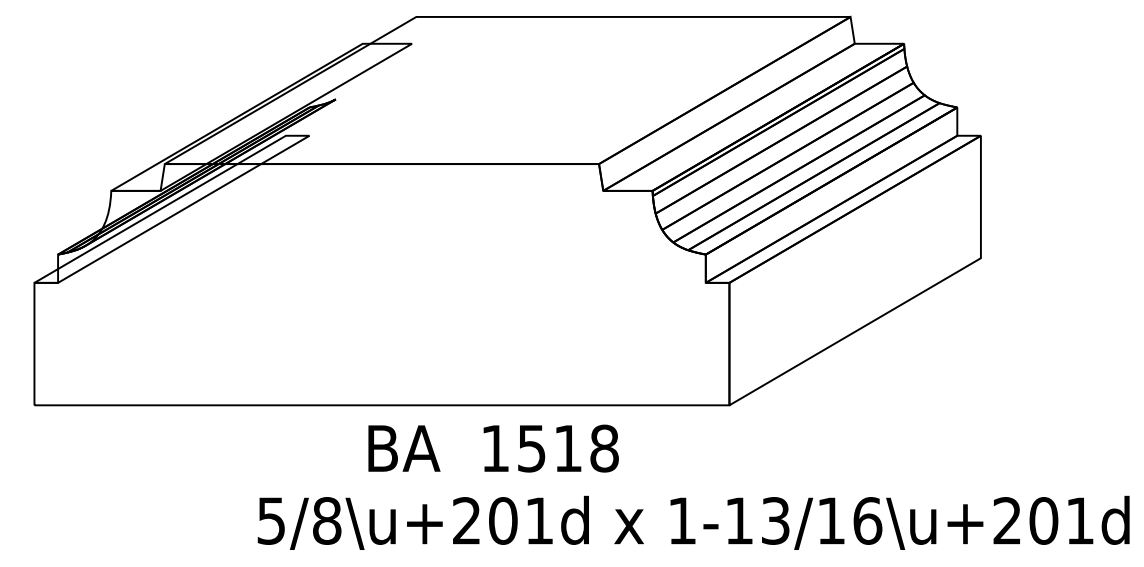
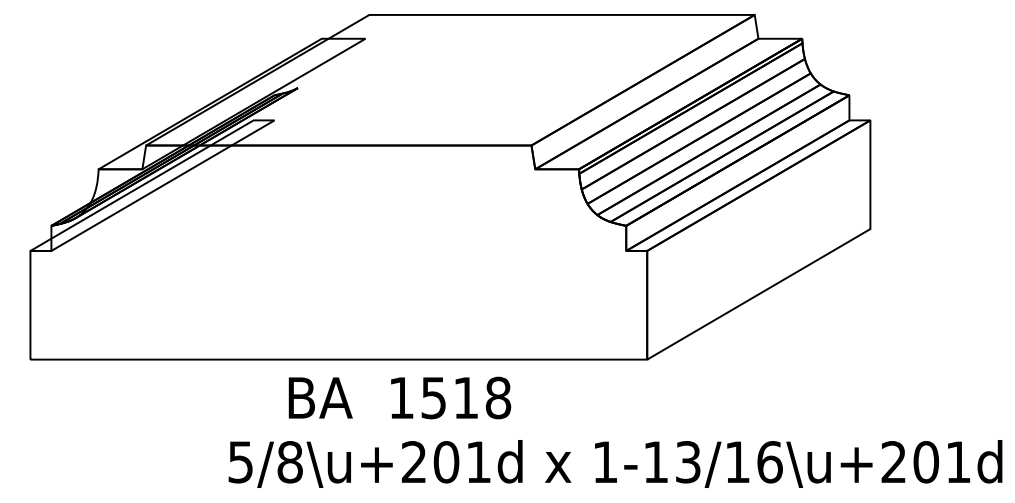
text: (493, 448) -> (399, 397), moved

